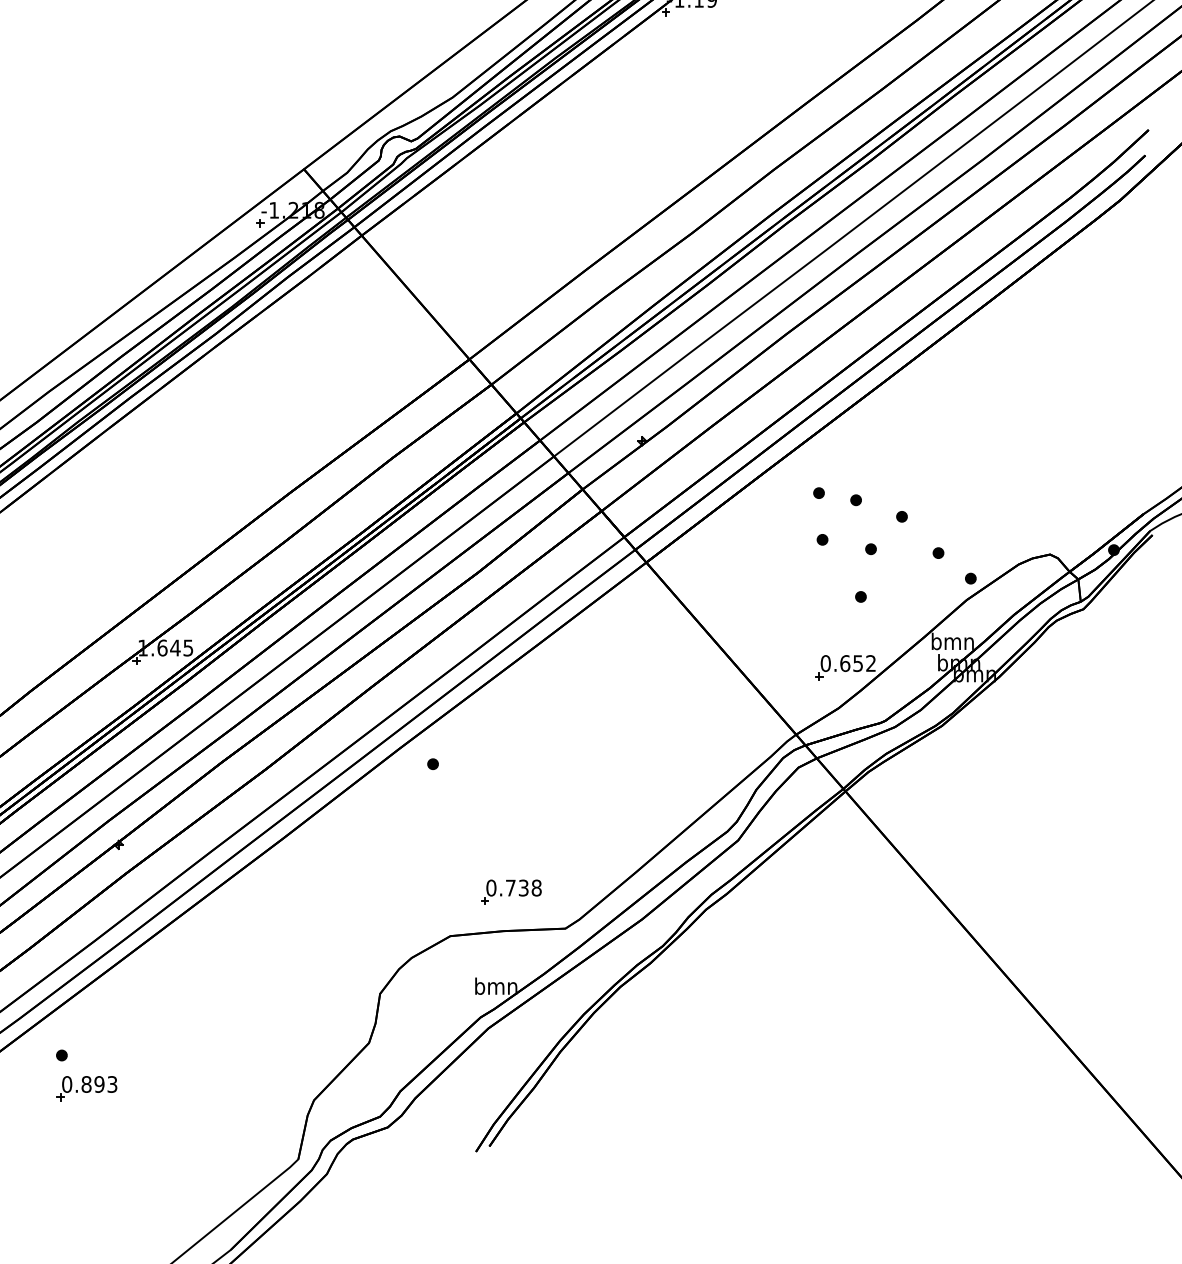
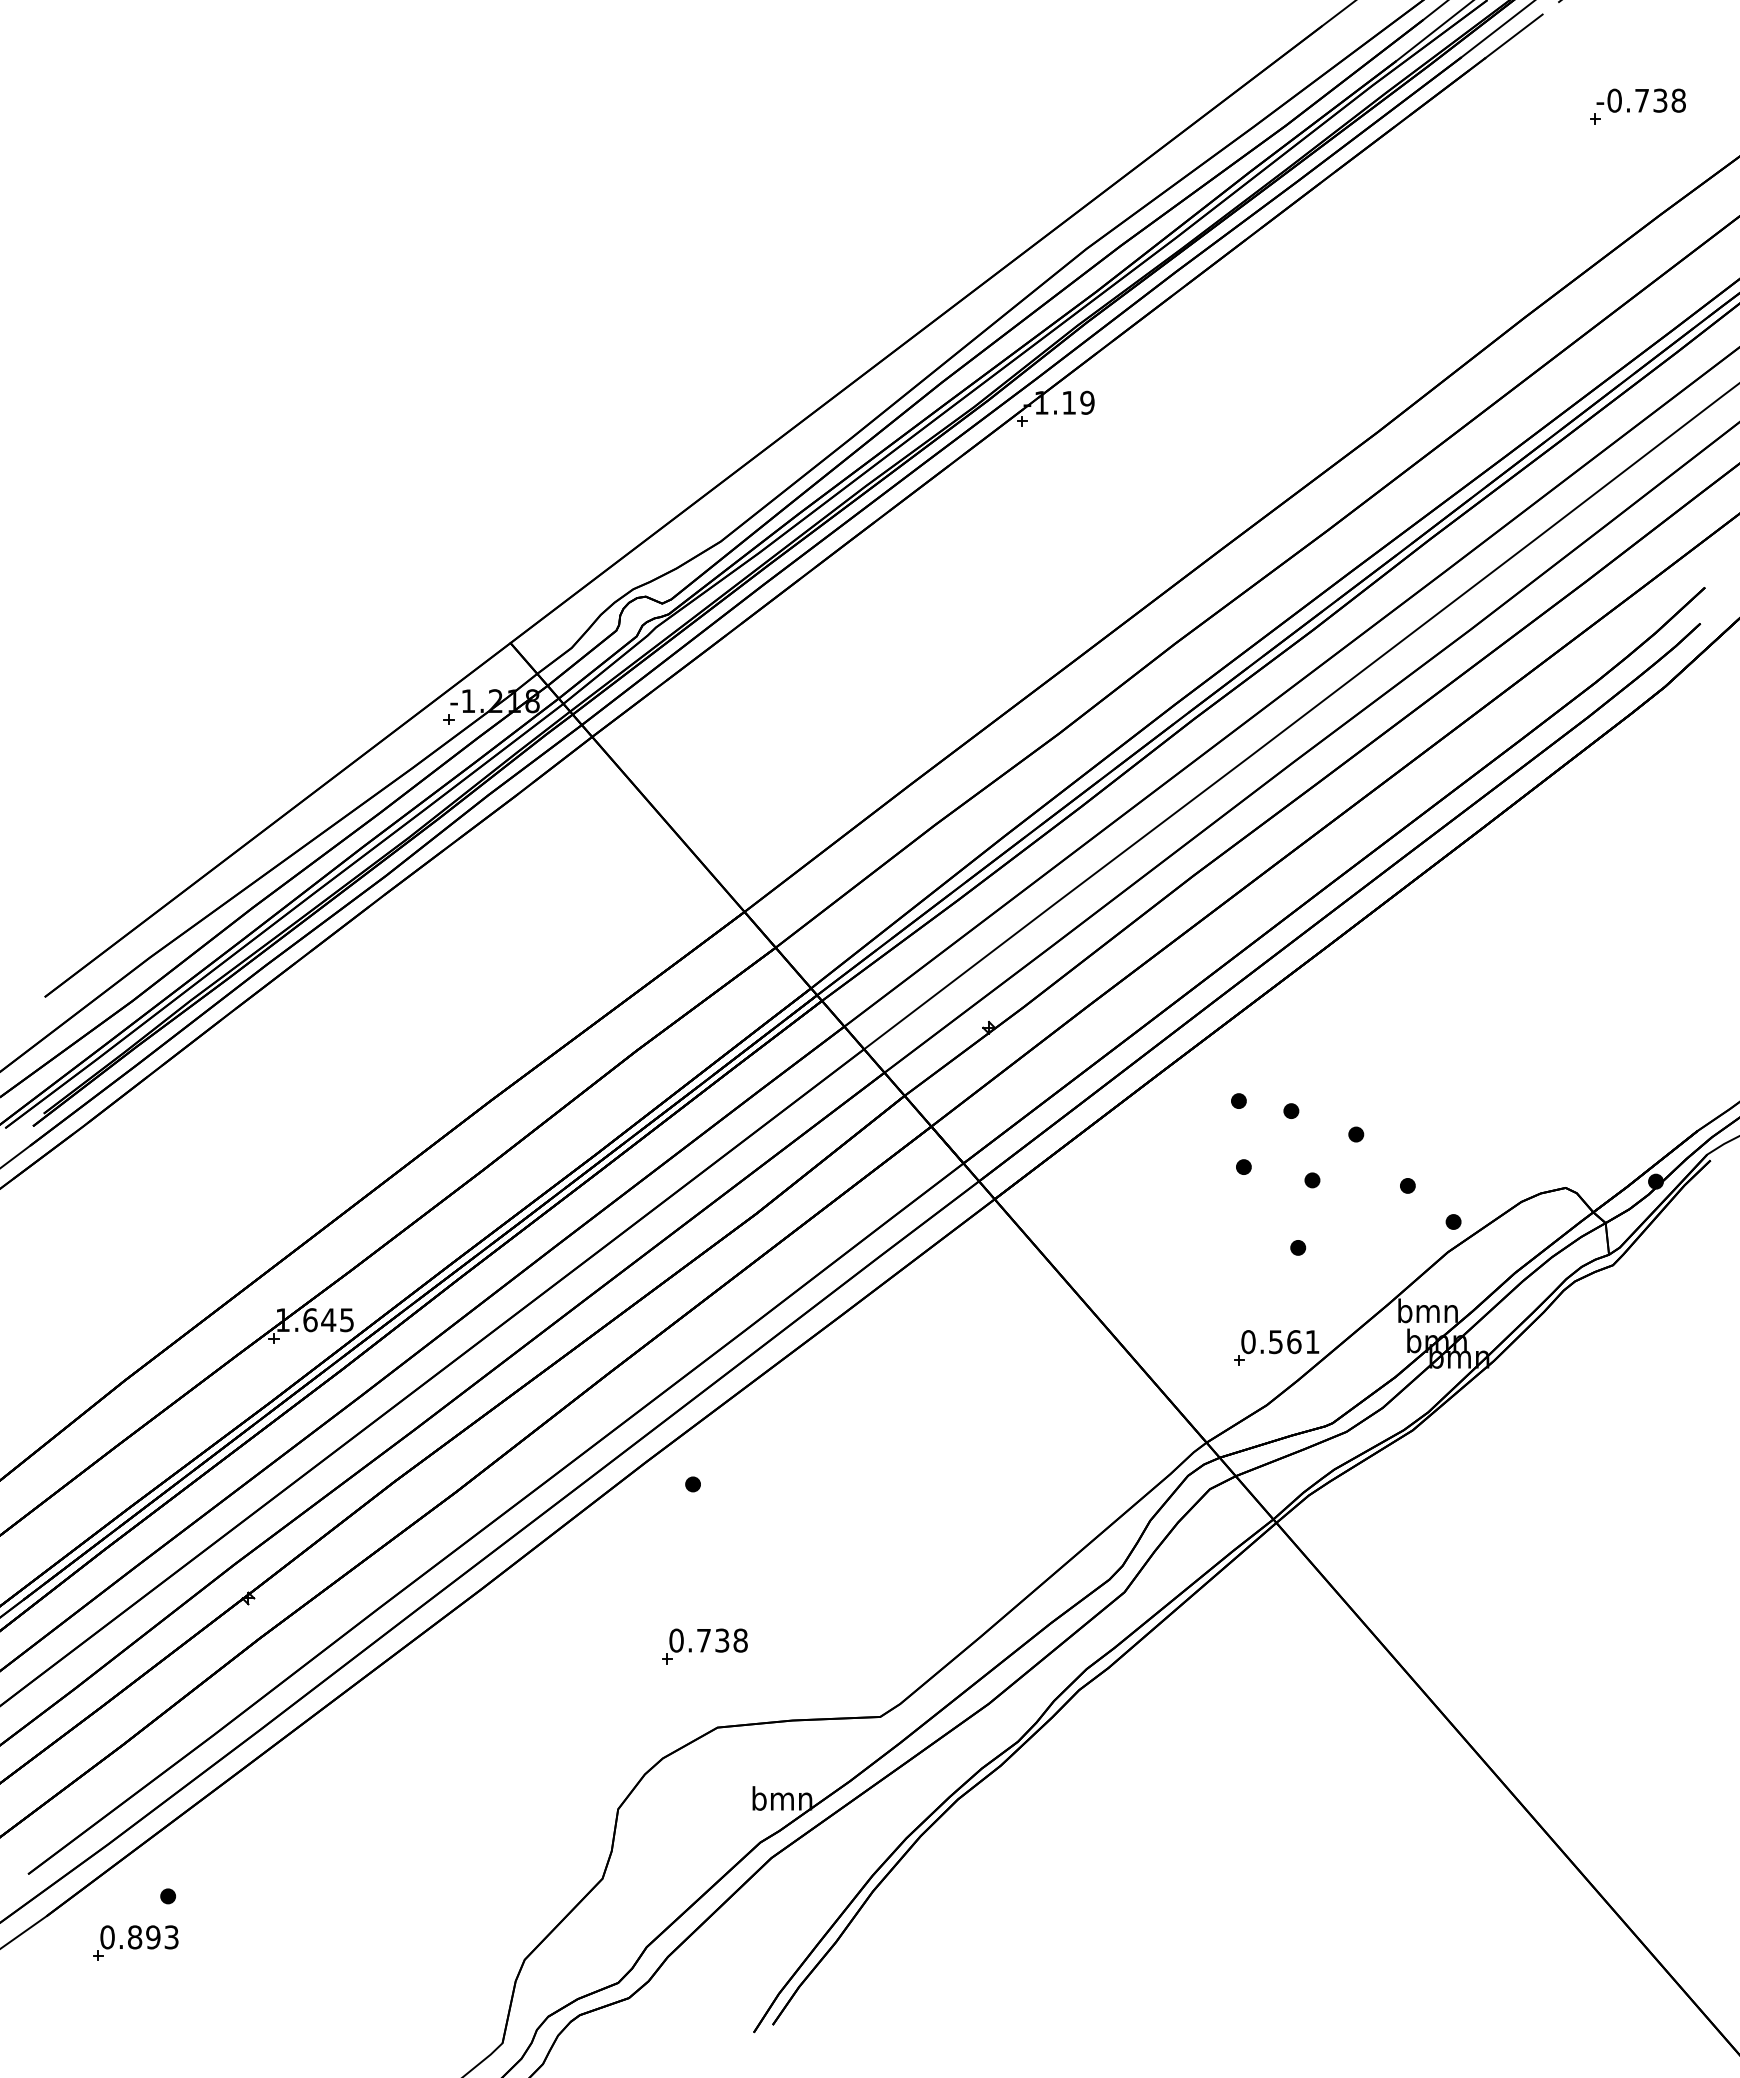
text: (857, 663) -> (1293, 1342), 0.652 -> 0.561
part: (511, 892) -> (704, 1646), moved
part: (86, 1088) -> (135, 1942), moved

